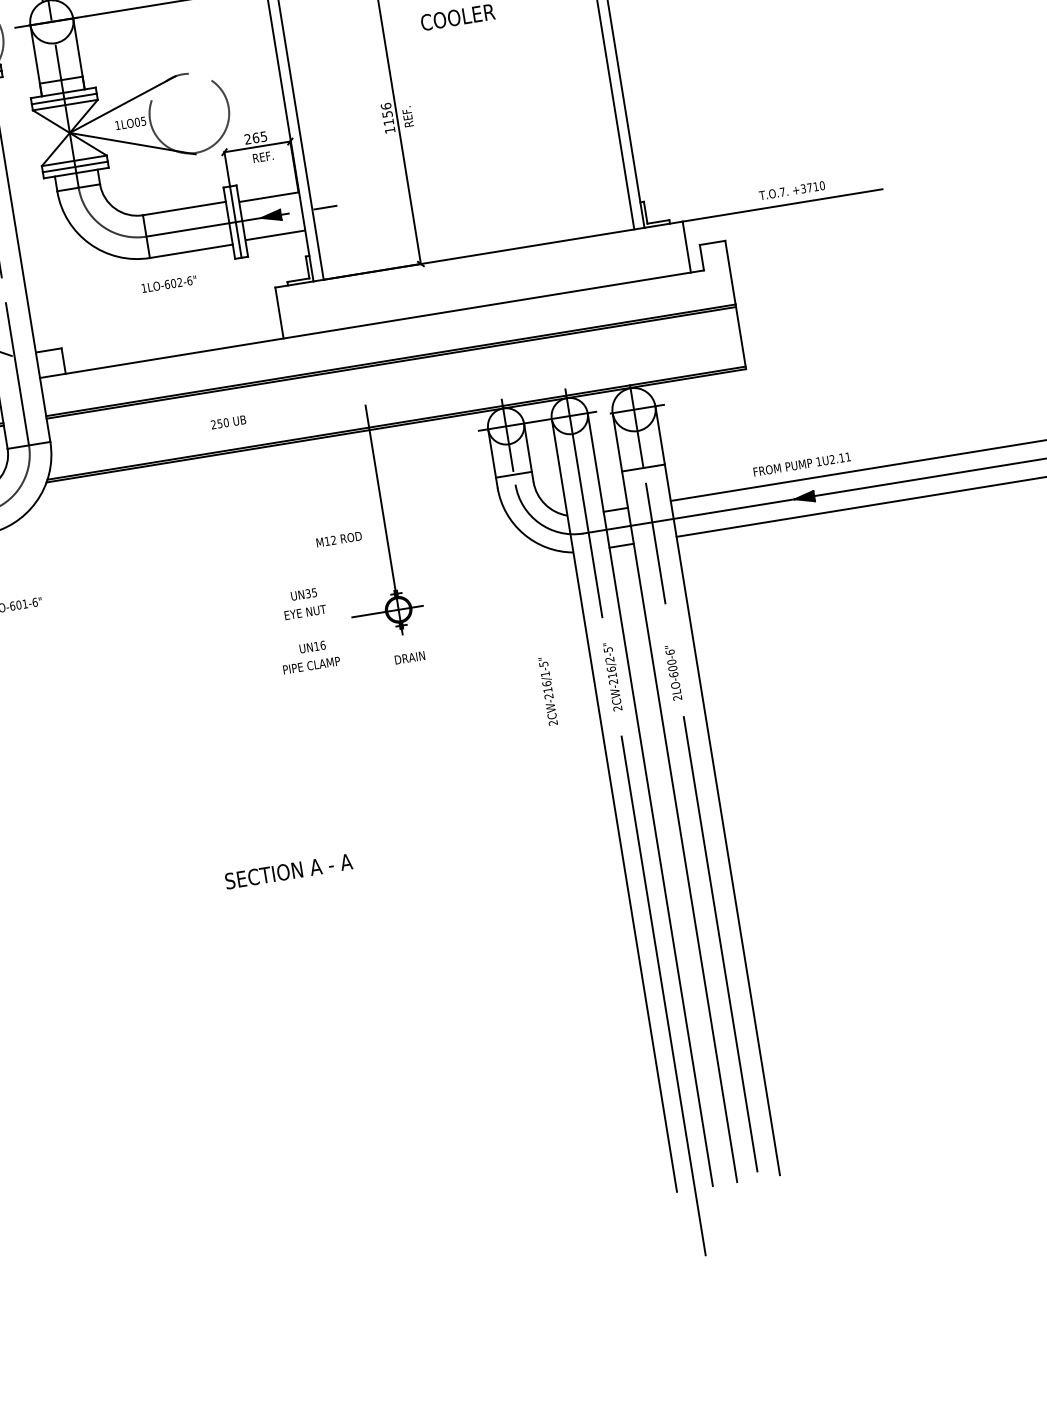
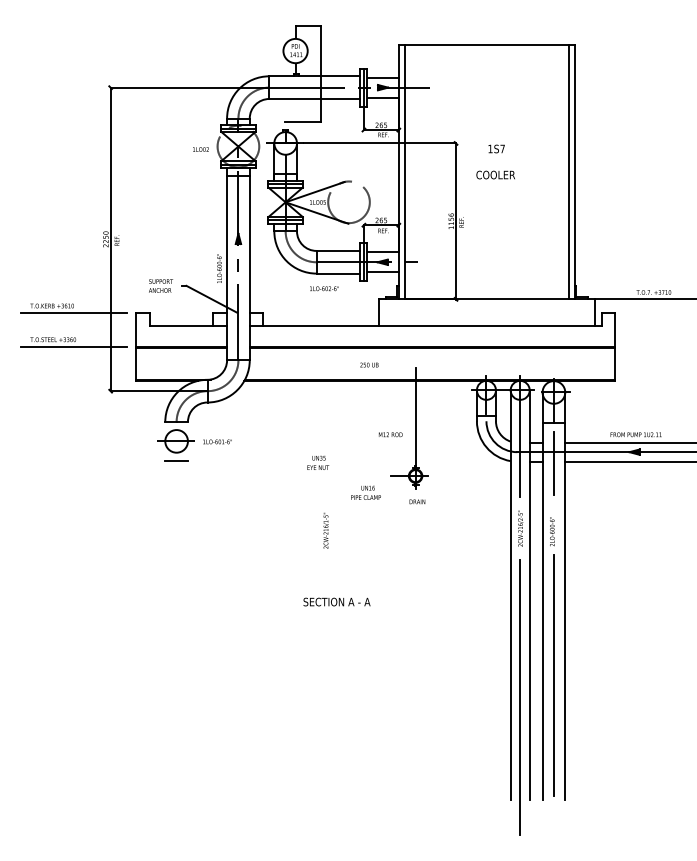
text: (228, 421) -> (369, 364), moved
text: (304, 602) -> (318, 462), moved
text: (547, 691) -> (325, 530), moved

